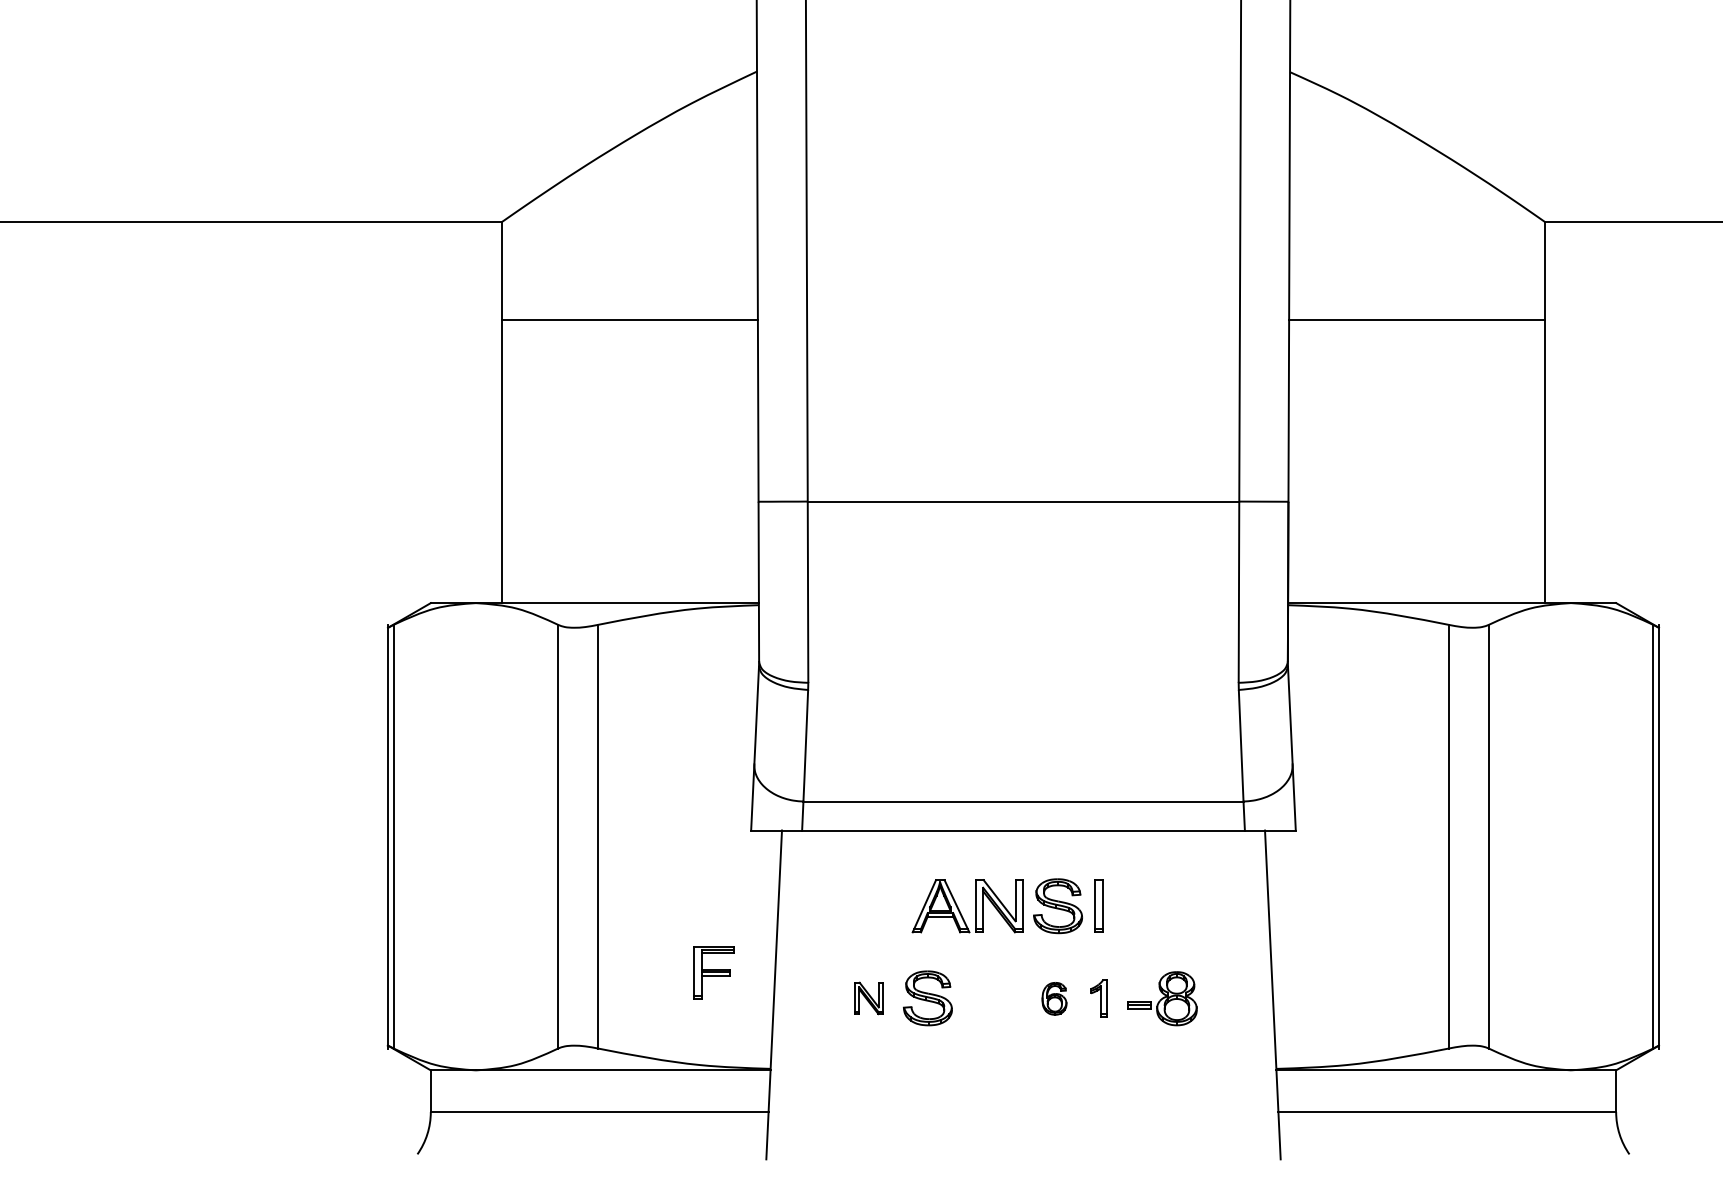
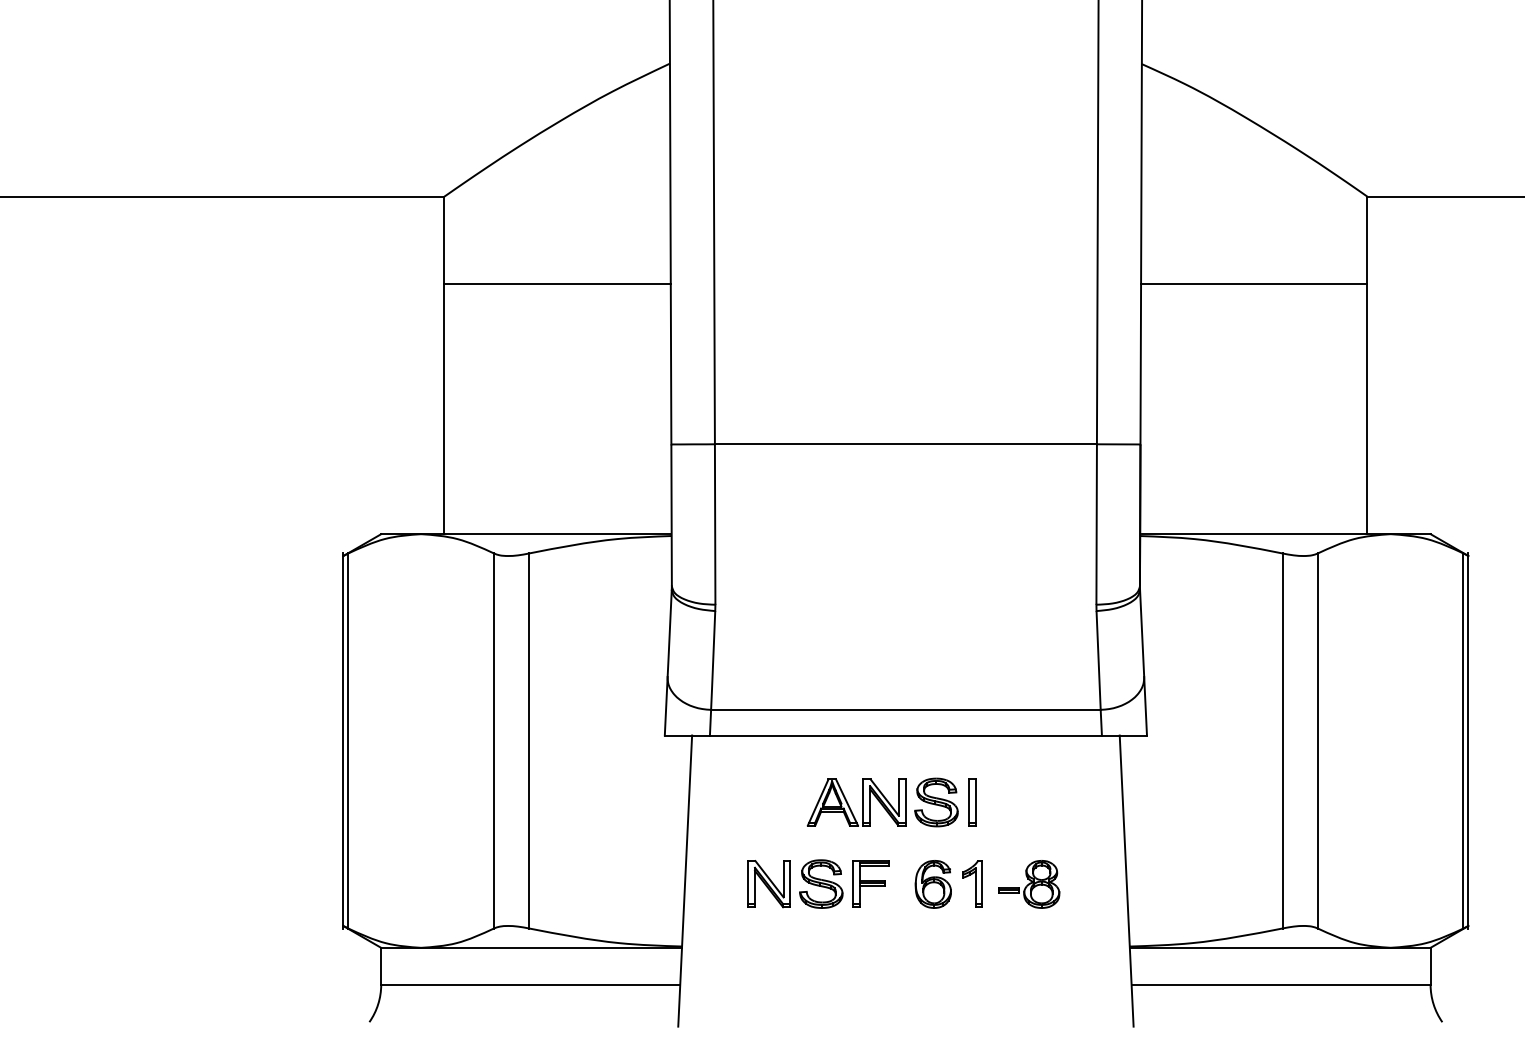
part: (713, 972) -> (870, 883), moved
part: (1098, 997) -> (972, 883), size x1.43
part: (868, 998) -> (768, 884), size x1.67
part: (1054, 998) -> (933, 884), size x1.67

